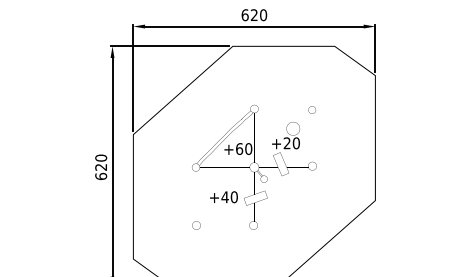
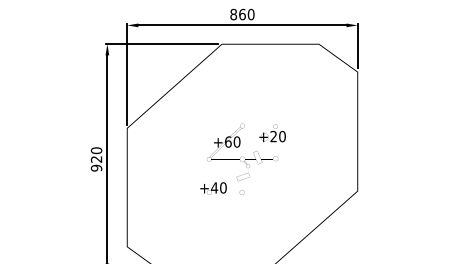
text: (249, 15) -> (237, 14), 620 -> 860
part: (254, 166) -> (242, 158), size x0.6
text: (101, 176) -> (96, 168), 620 -> 920

